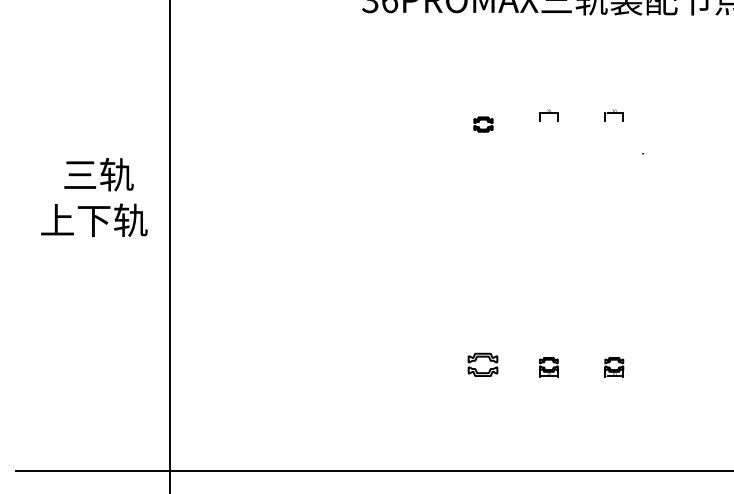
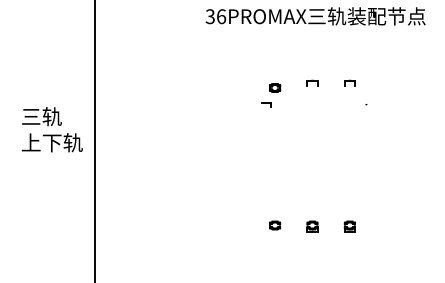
part: (468, 153) -> (266, 104), added
text: (98, 174) -> (41, 116), moved
part: (484, 364) -> (275, 225), size x0.62

